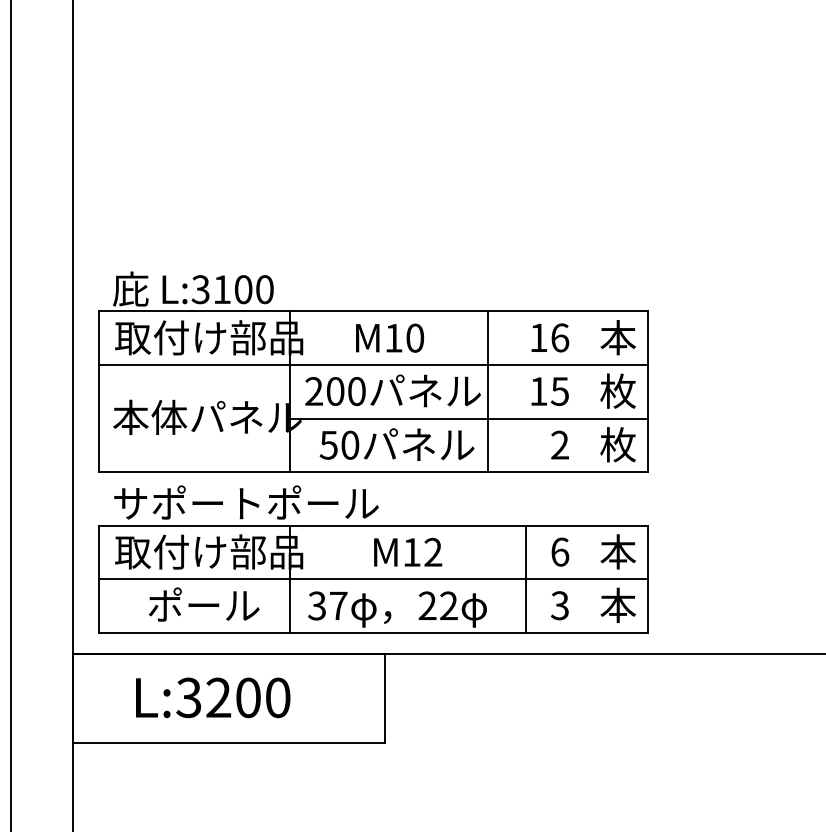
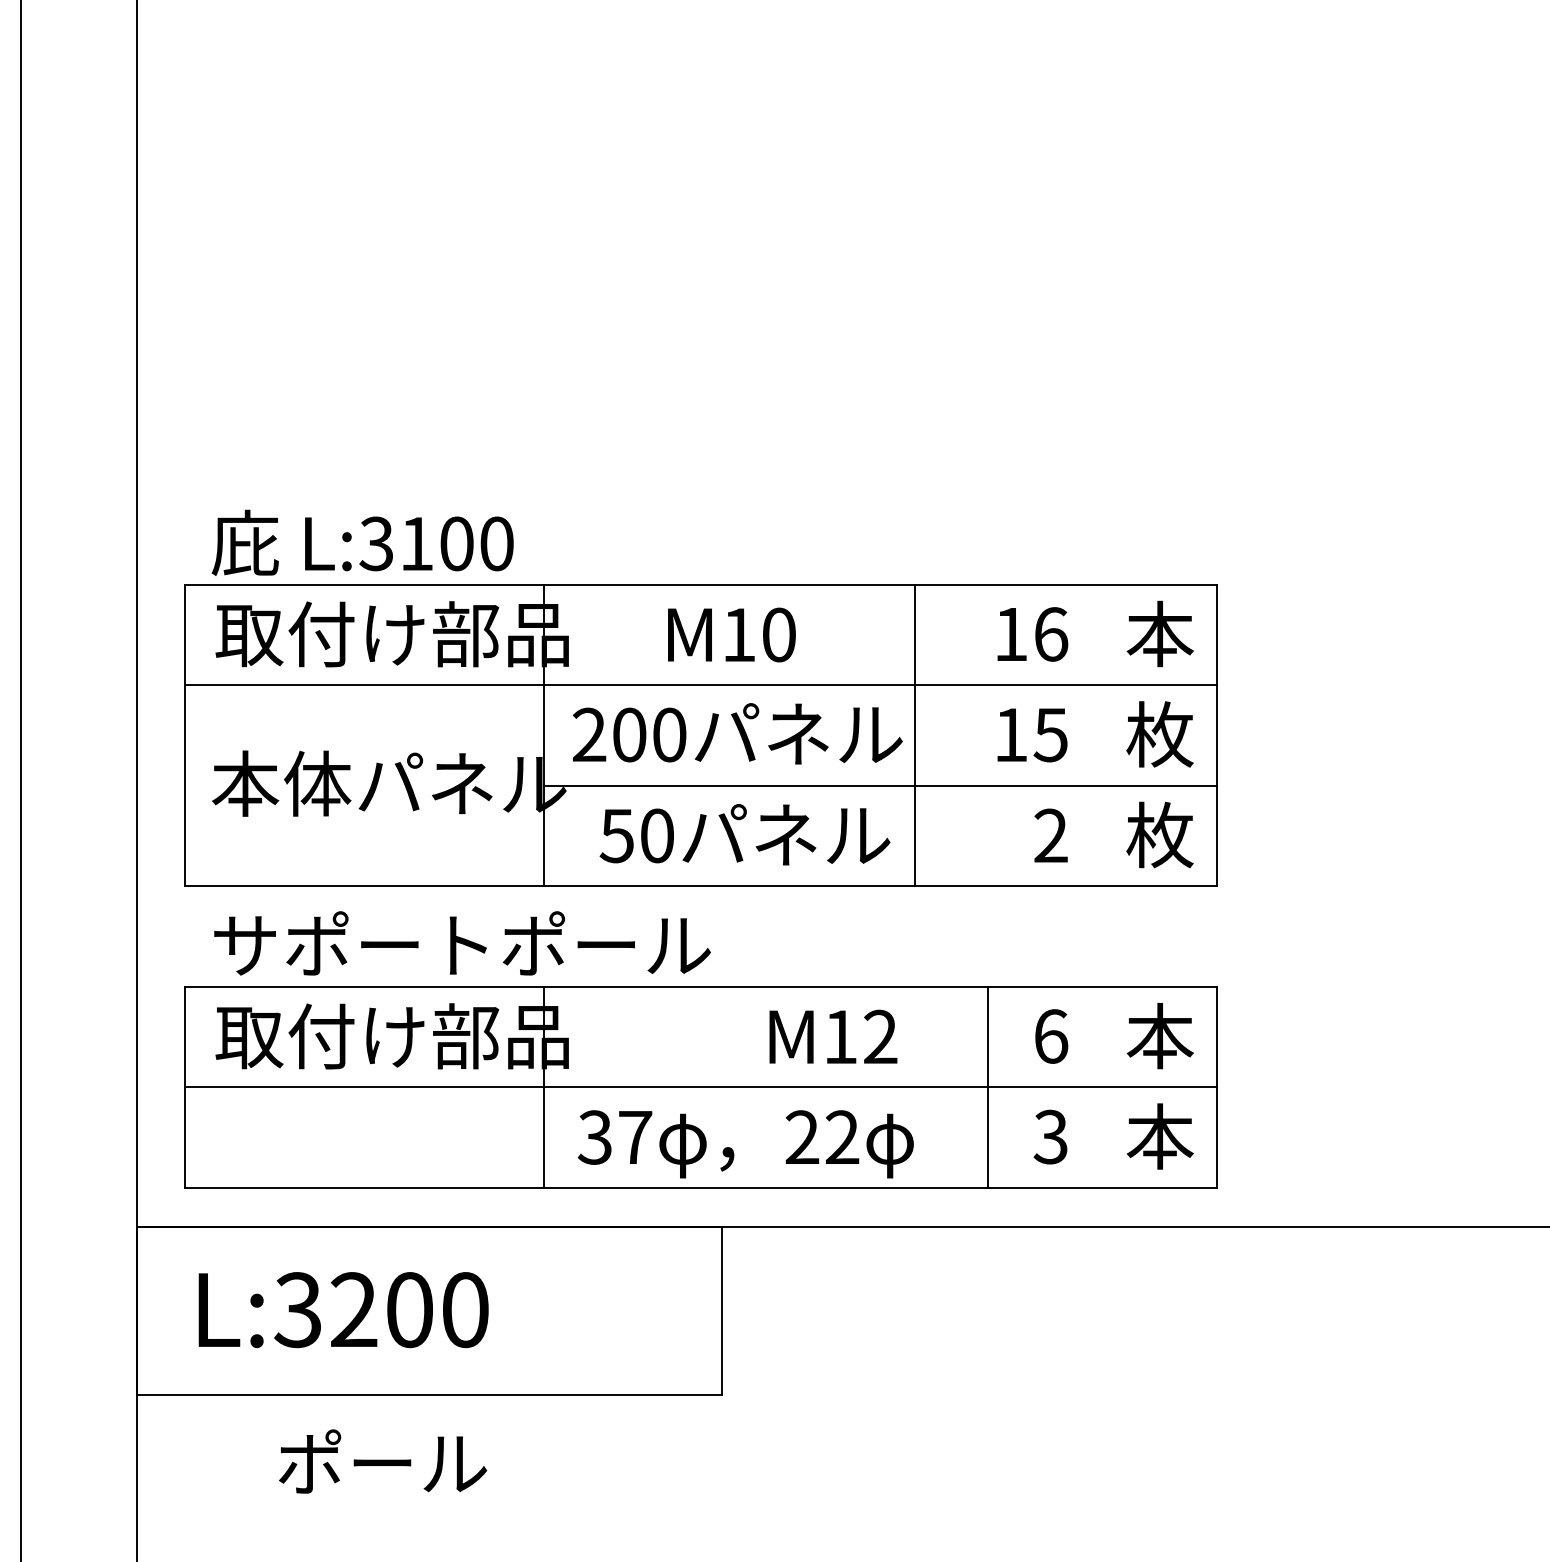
text: (408, 551) -> (834, 1035), moved
text: (203, 604) -> (381, 1461), moved
text: (213, 697) -> (344, 1309), moved

